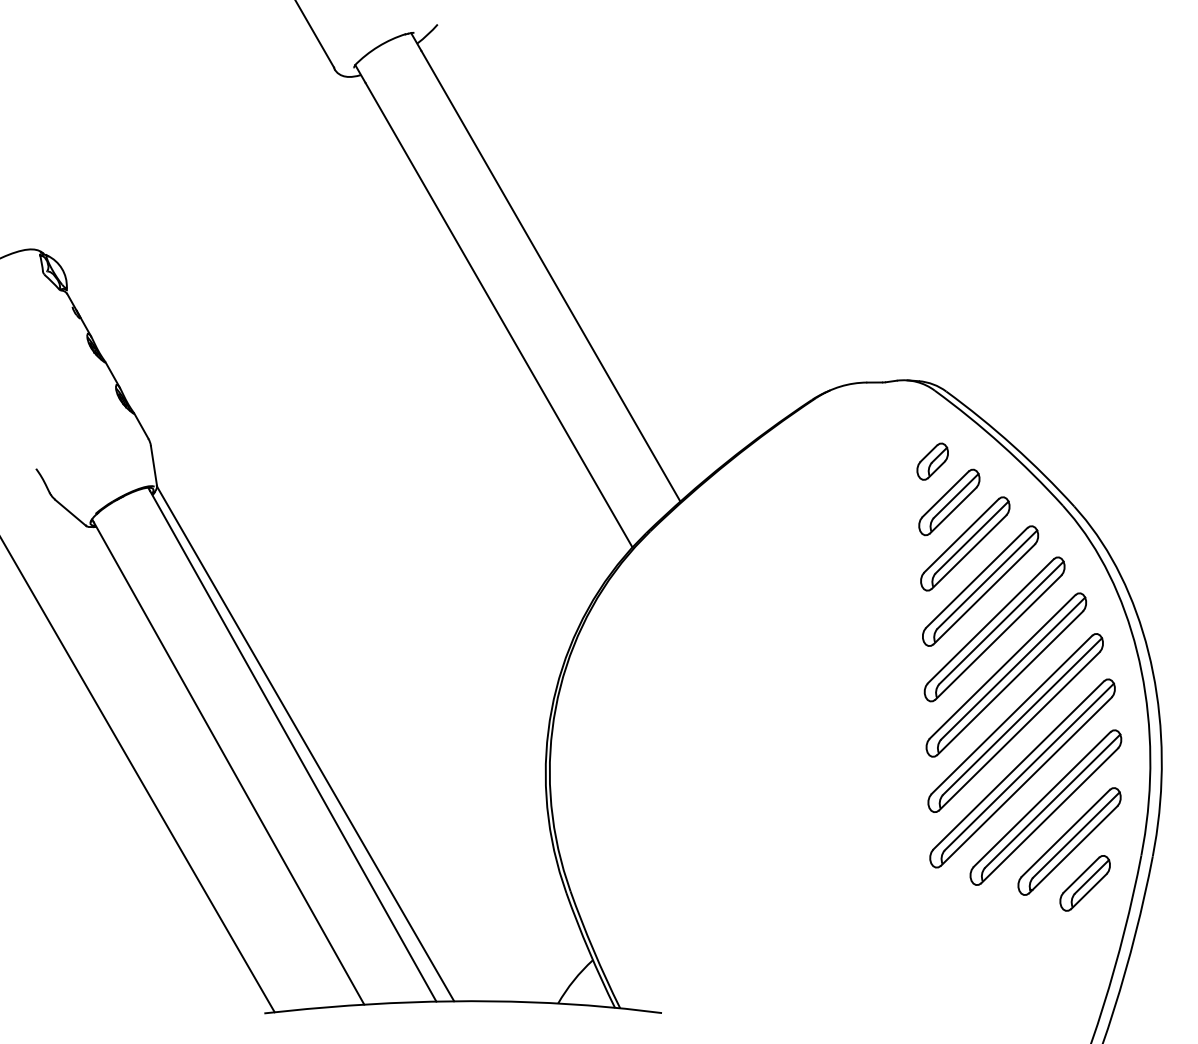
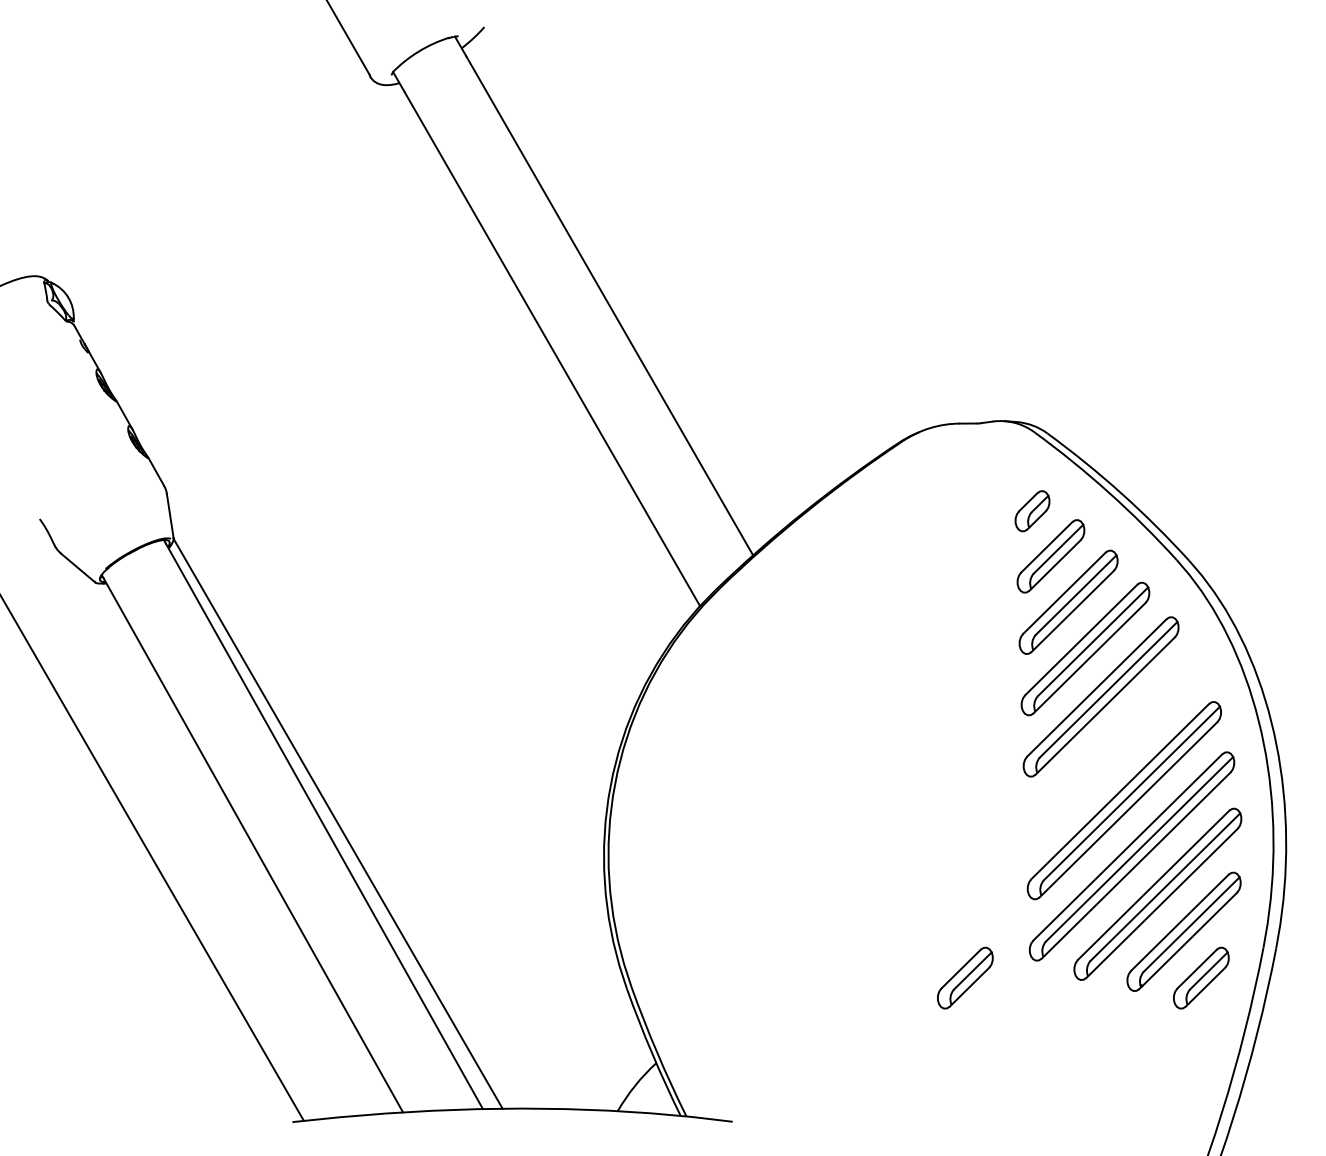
part: (1005, 675) -> (1113, 747), removed
part: (872, 882) -> (965, 977), added

